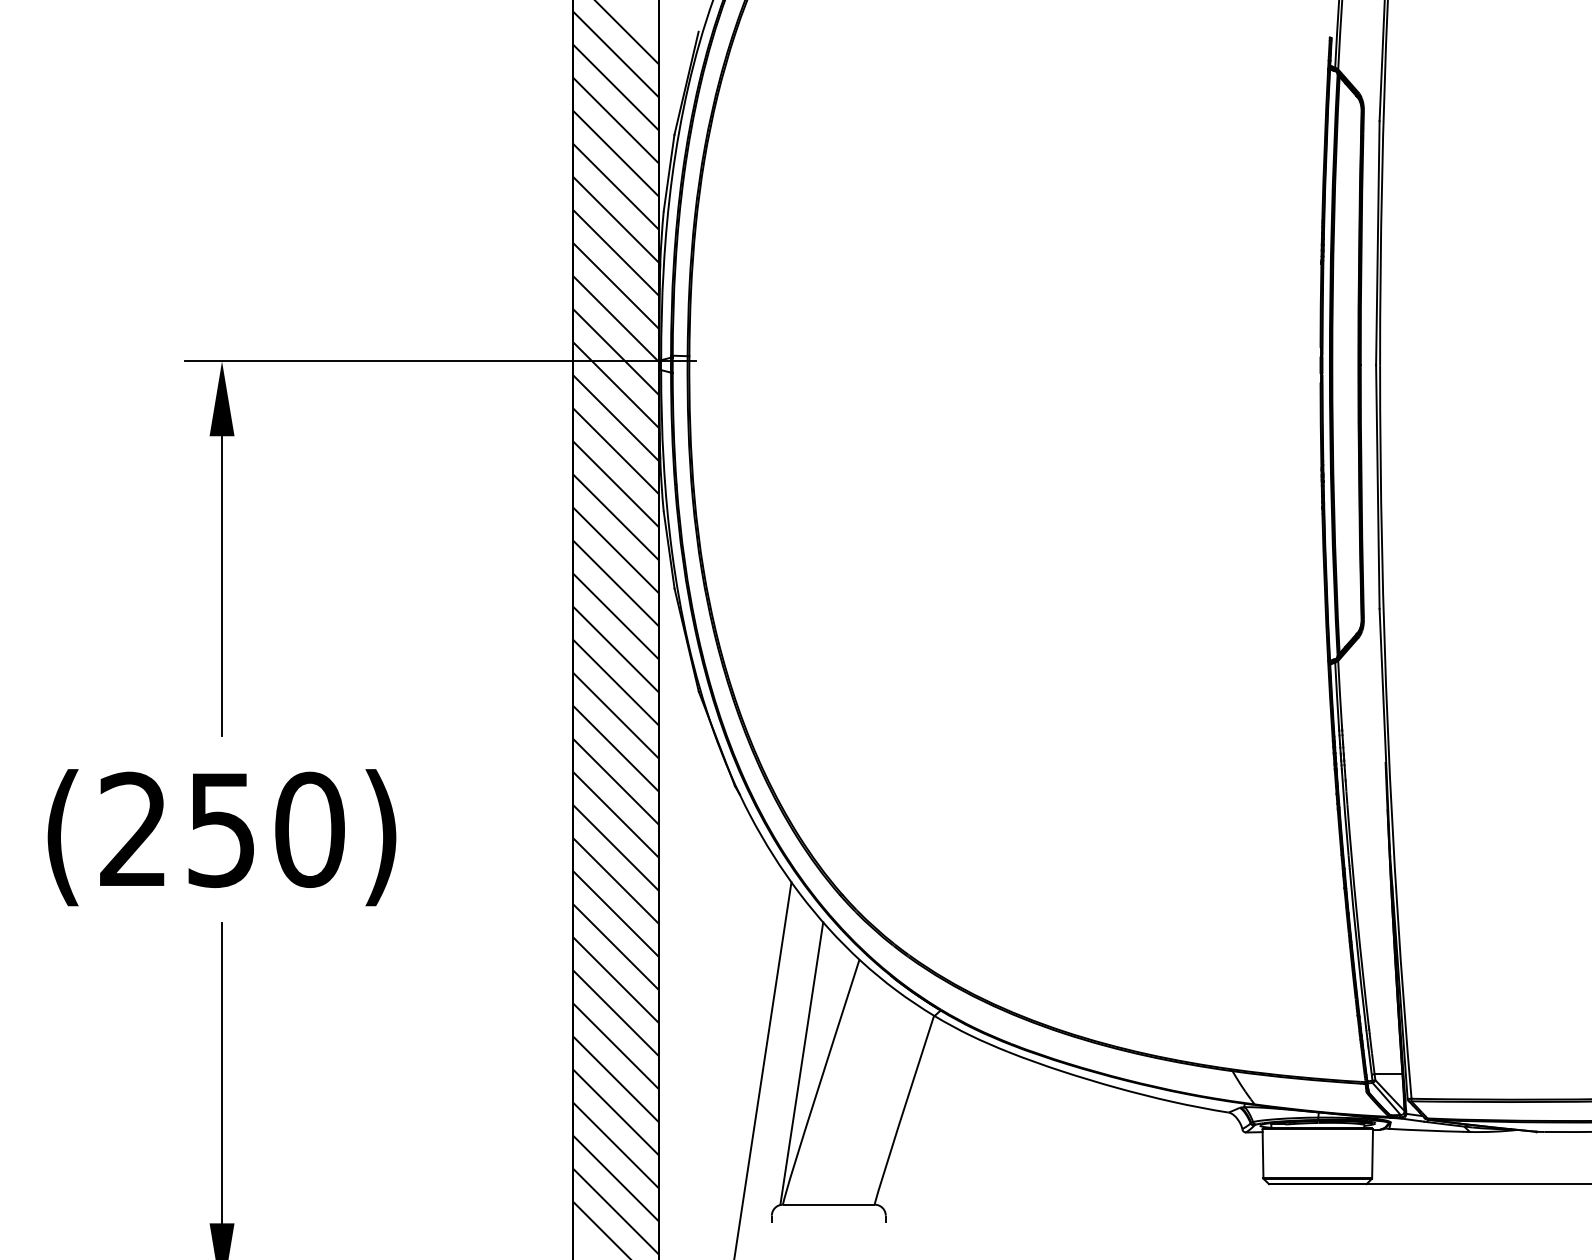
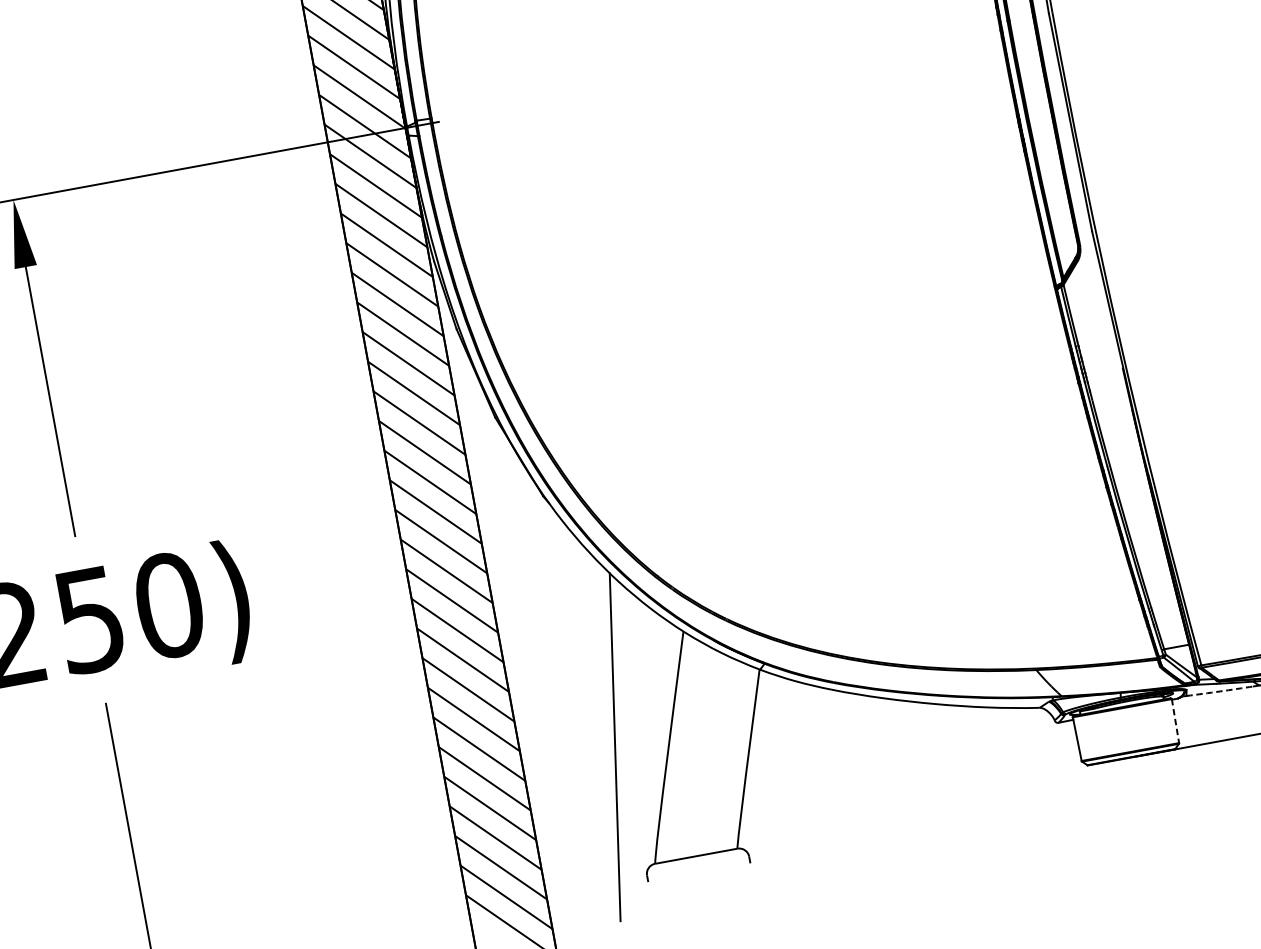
line: (801, 1063) -> (648, 734), removed
arc: (1426, 1130) -> (1220, 691), solid -> dashed
line: (1372, 1154) -> (1175, 721), solid -> dashed

